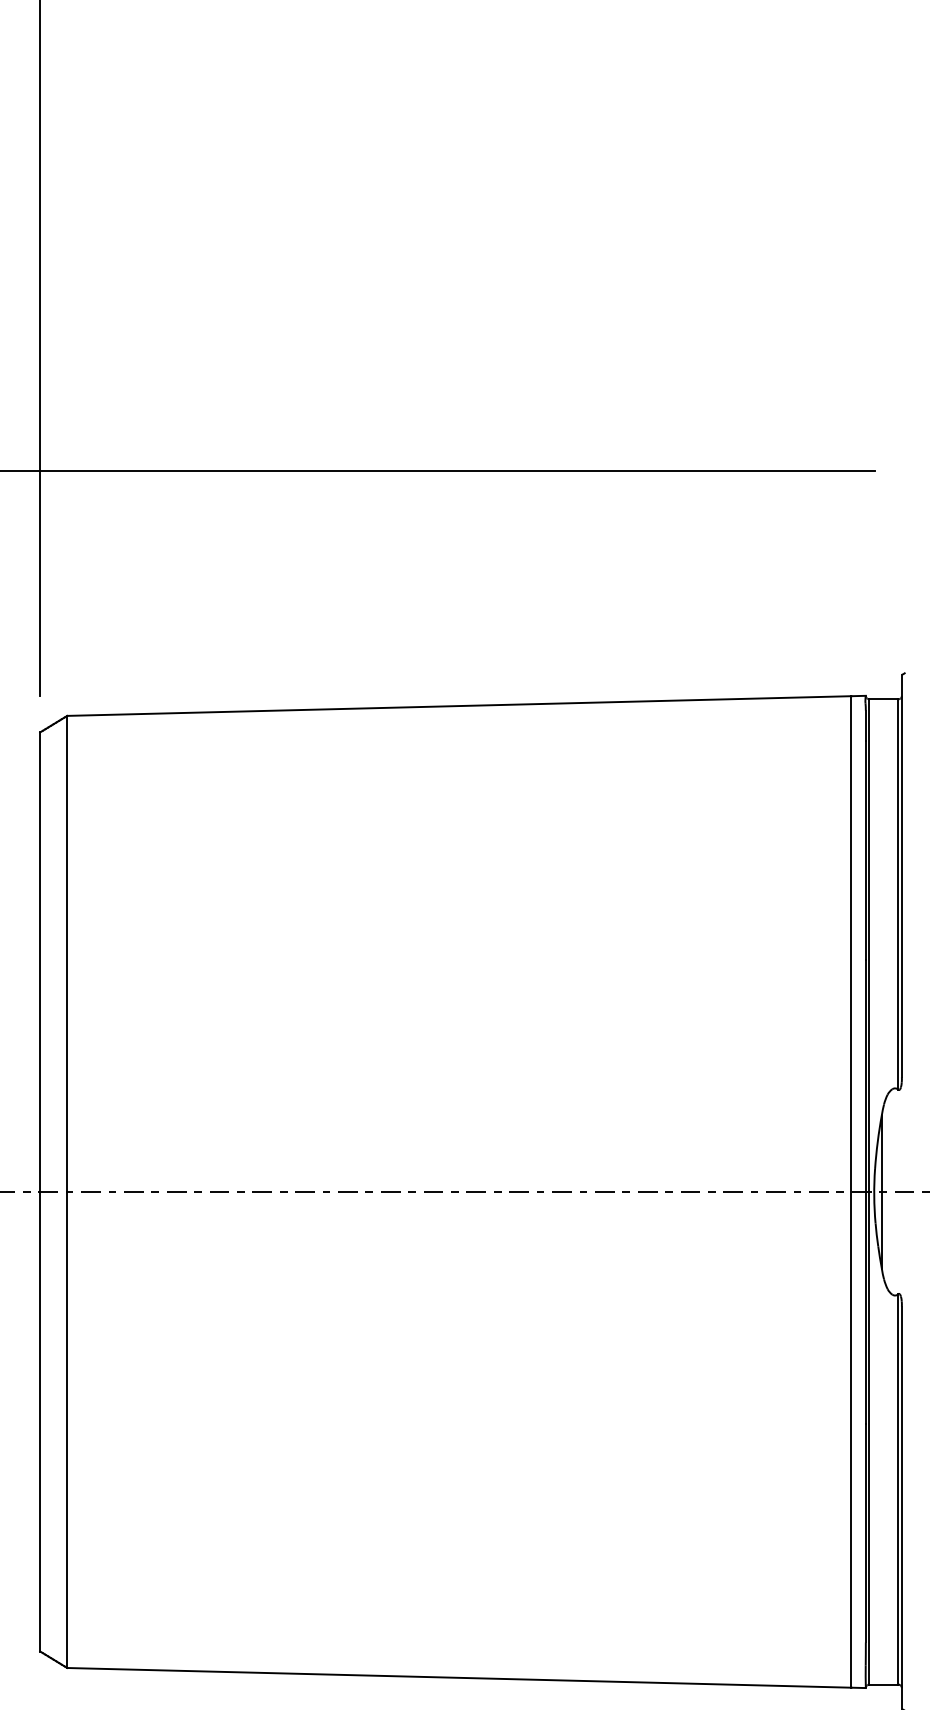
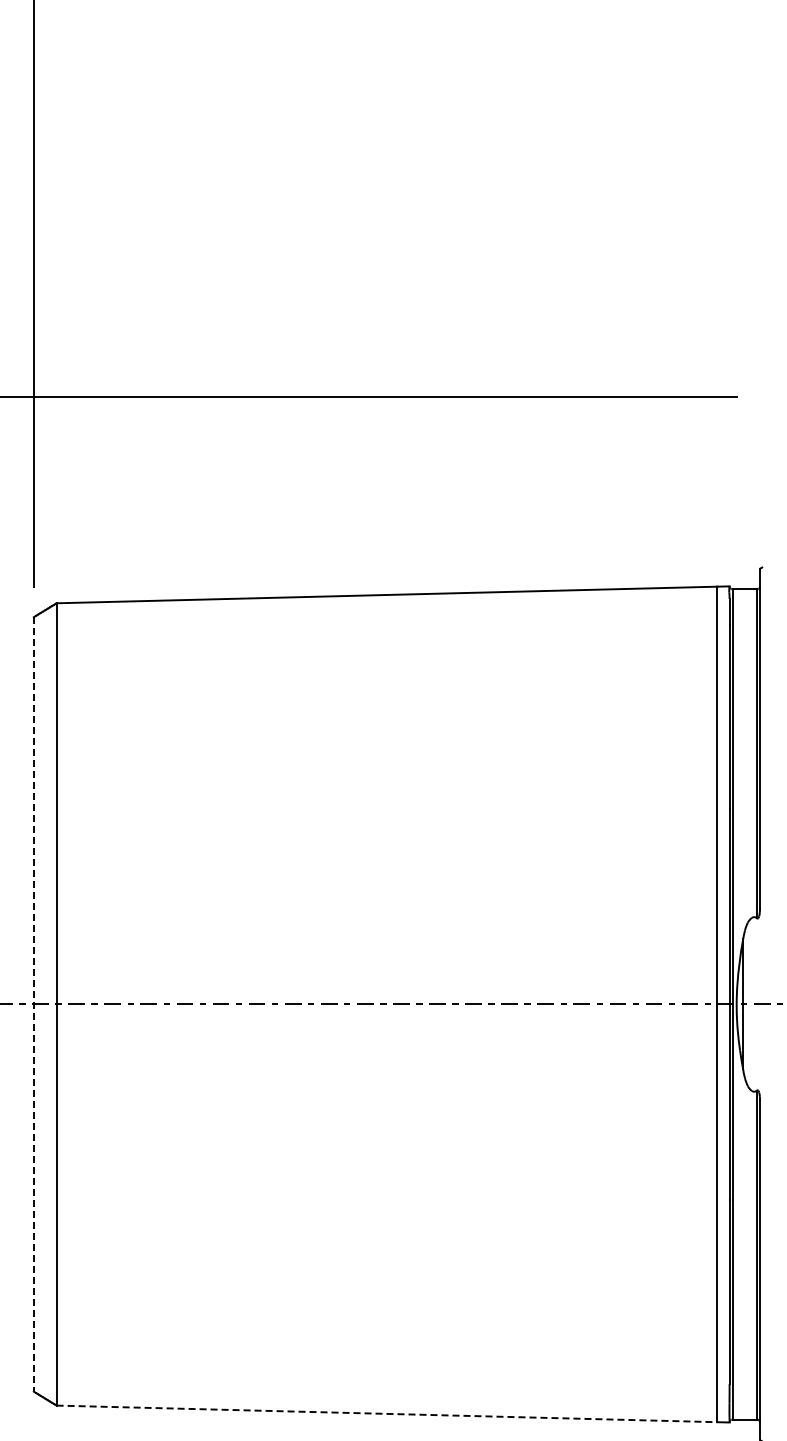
line: (39, 1192) -> (33, 1004), solid -> dashed
line: (459, 1677) -> (387, 1413), solid -> dashed

